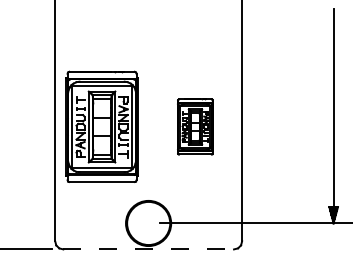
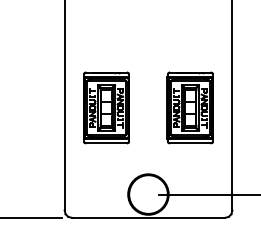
part: (101, 126) -> (106, 107), size x0.71
part: (195, 126) -> (190, 107), size x1.43
line: (149, 249) -> (149, 217), dashed -> solid

